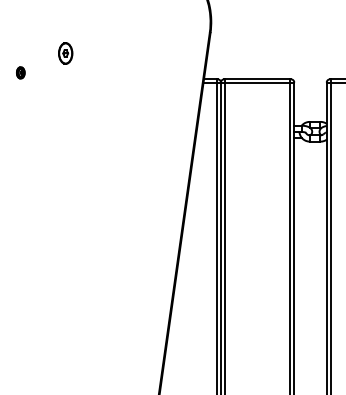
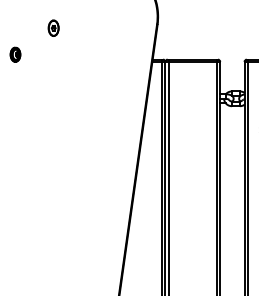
part: (65, 53) -> (53, 28), moved
part: (20, 72) -> (15, 54), size x1.67

